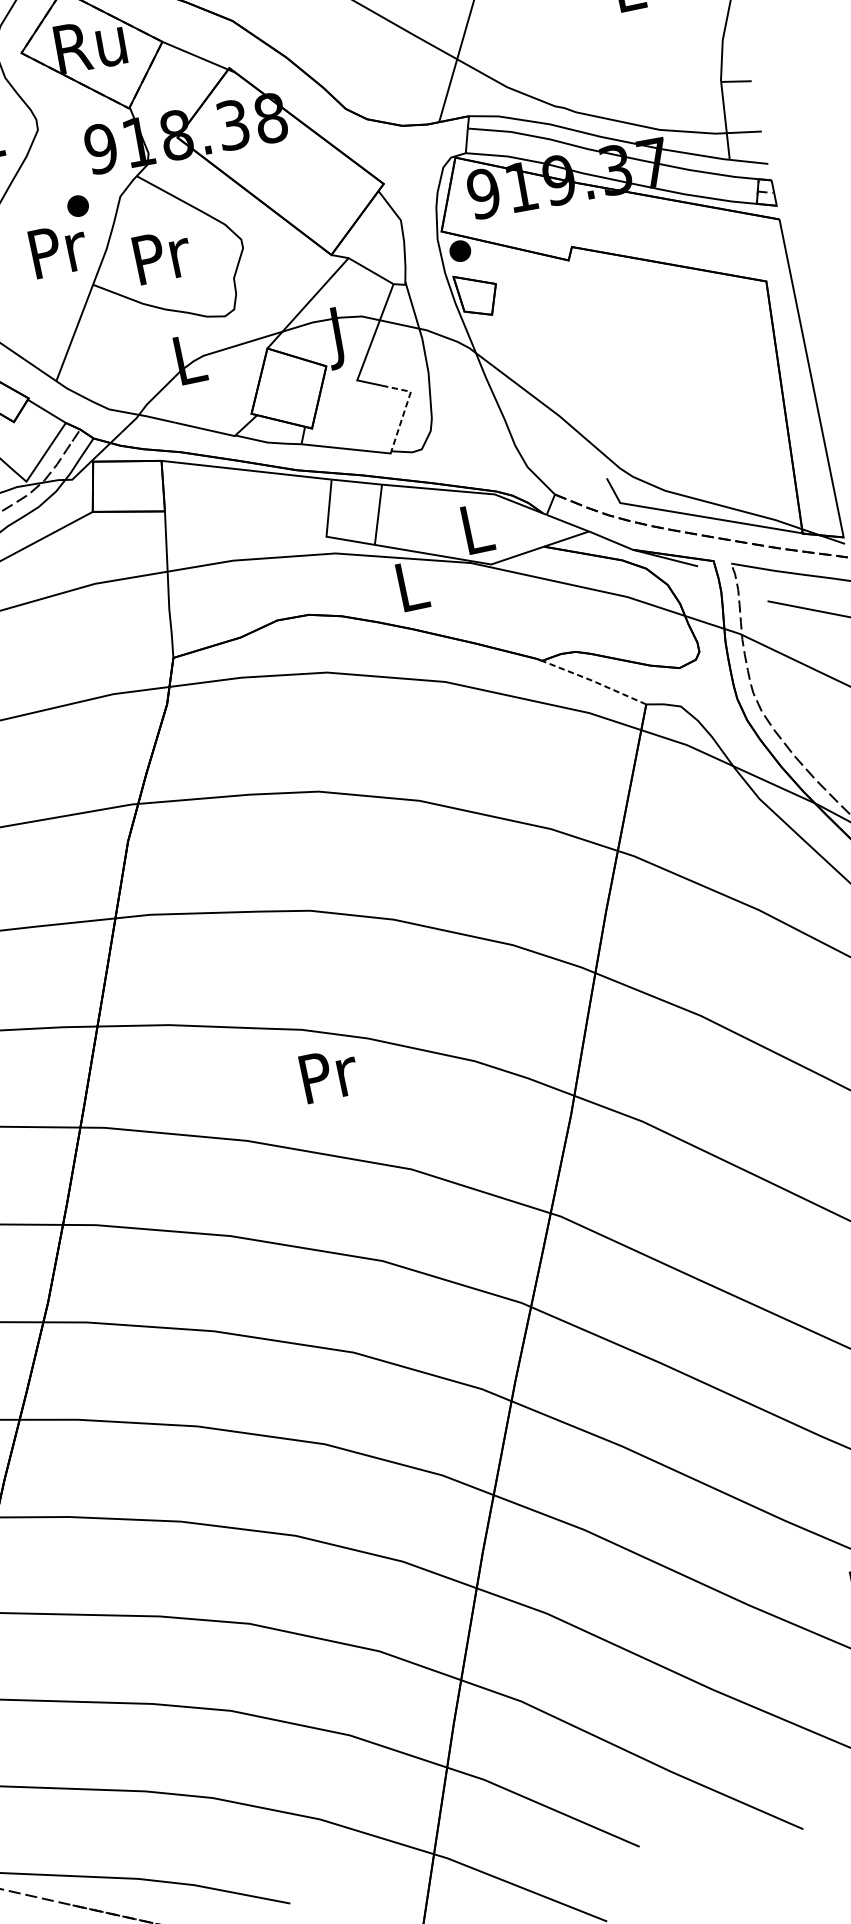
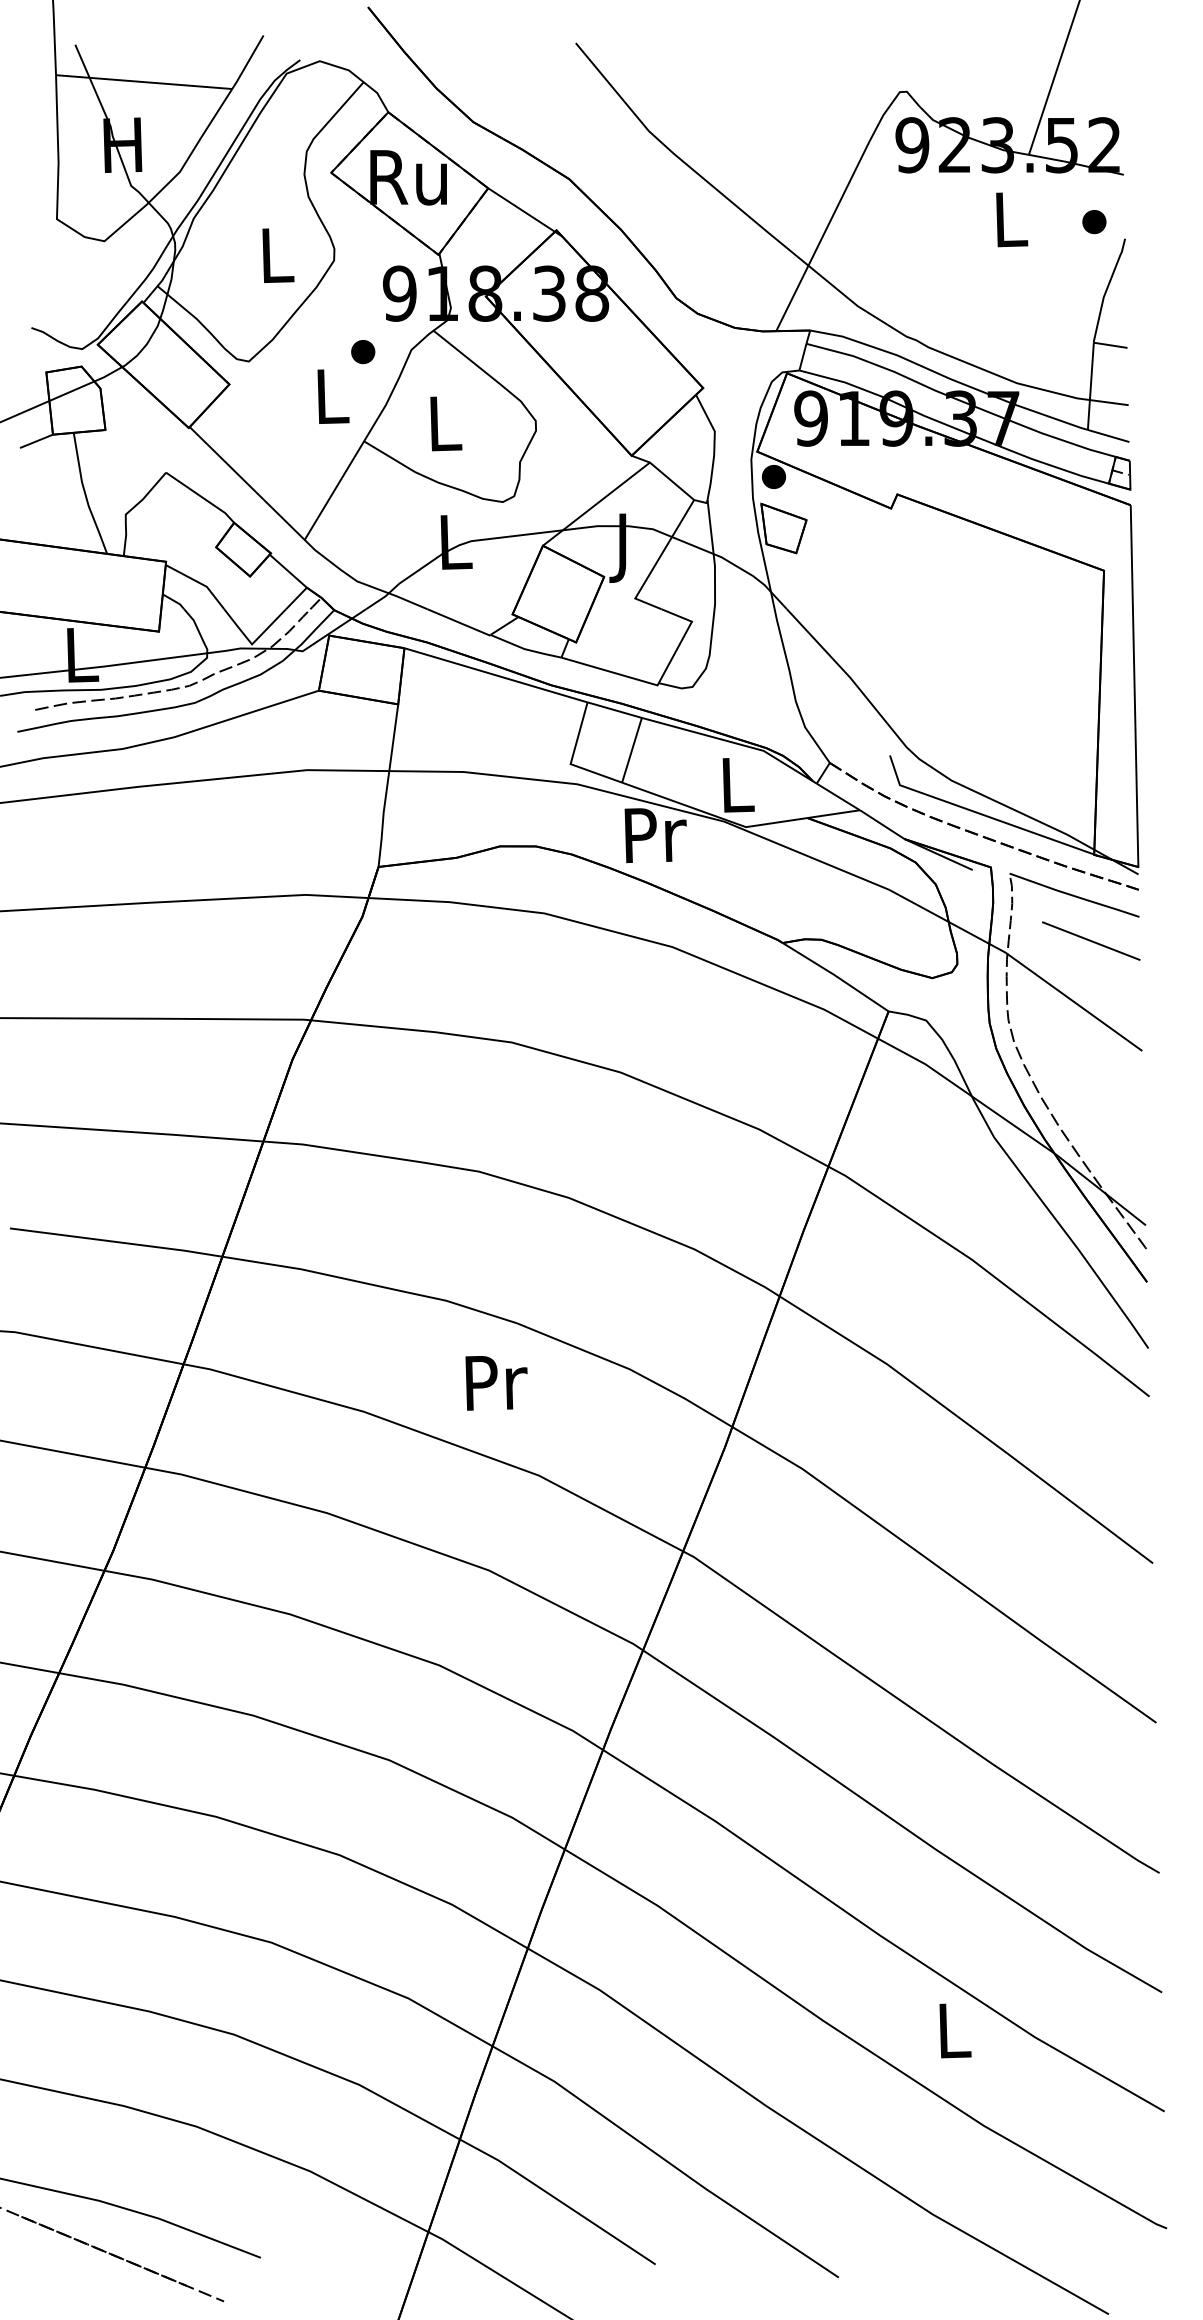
text: (58, 250) -> (333, 396), Pr -> L
text: (162, 255) -> (446, 423), Pr -> L
line: (405, 407) -> (683, 637), dashed -> solid
text: (412, 586) -> (655, 835), L -> Pr
line: (593, 681) -> (835, 975), dashed -> solid
text: (329, 1075) -> (496, 1383), moved

